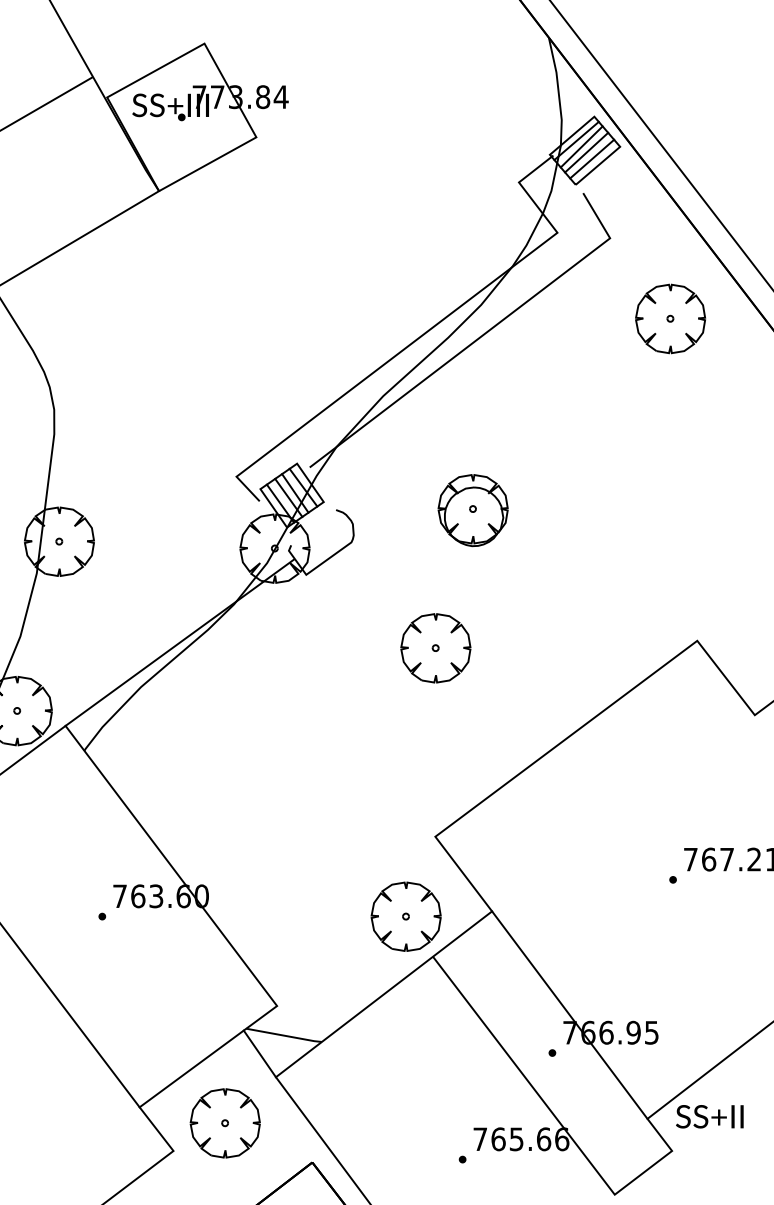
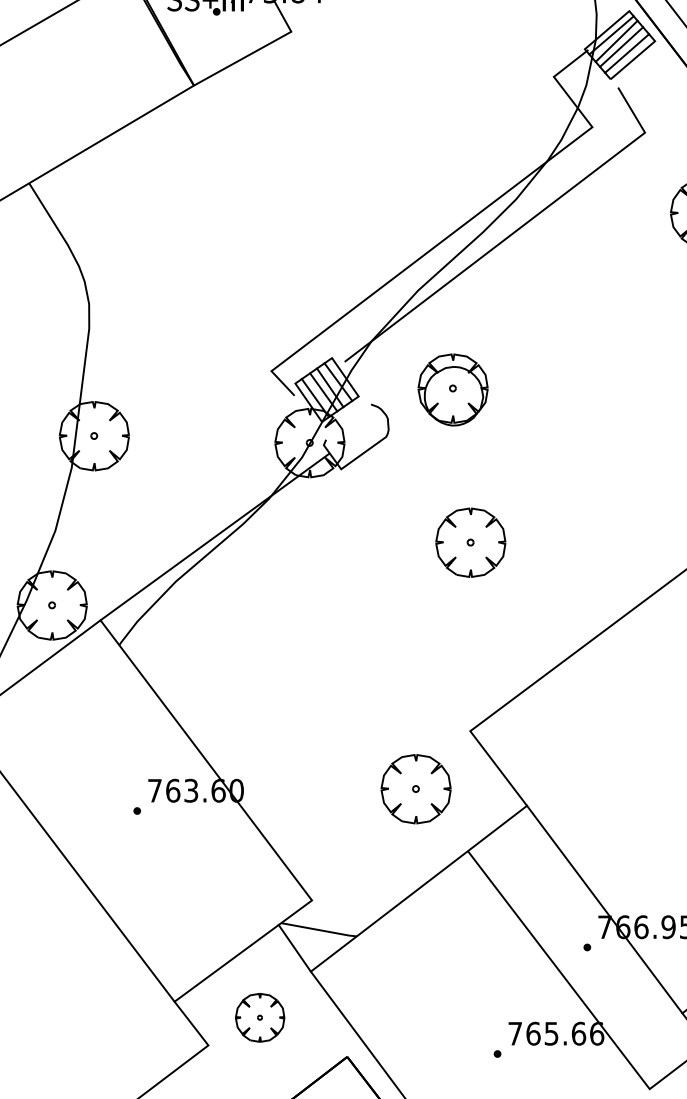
part: (472, 510) -> (452, 389), moved
part: (405, 916) -> (415, 788), moved
part: (224, 1123) -> (259, 1017), size x0.7

